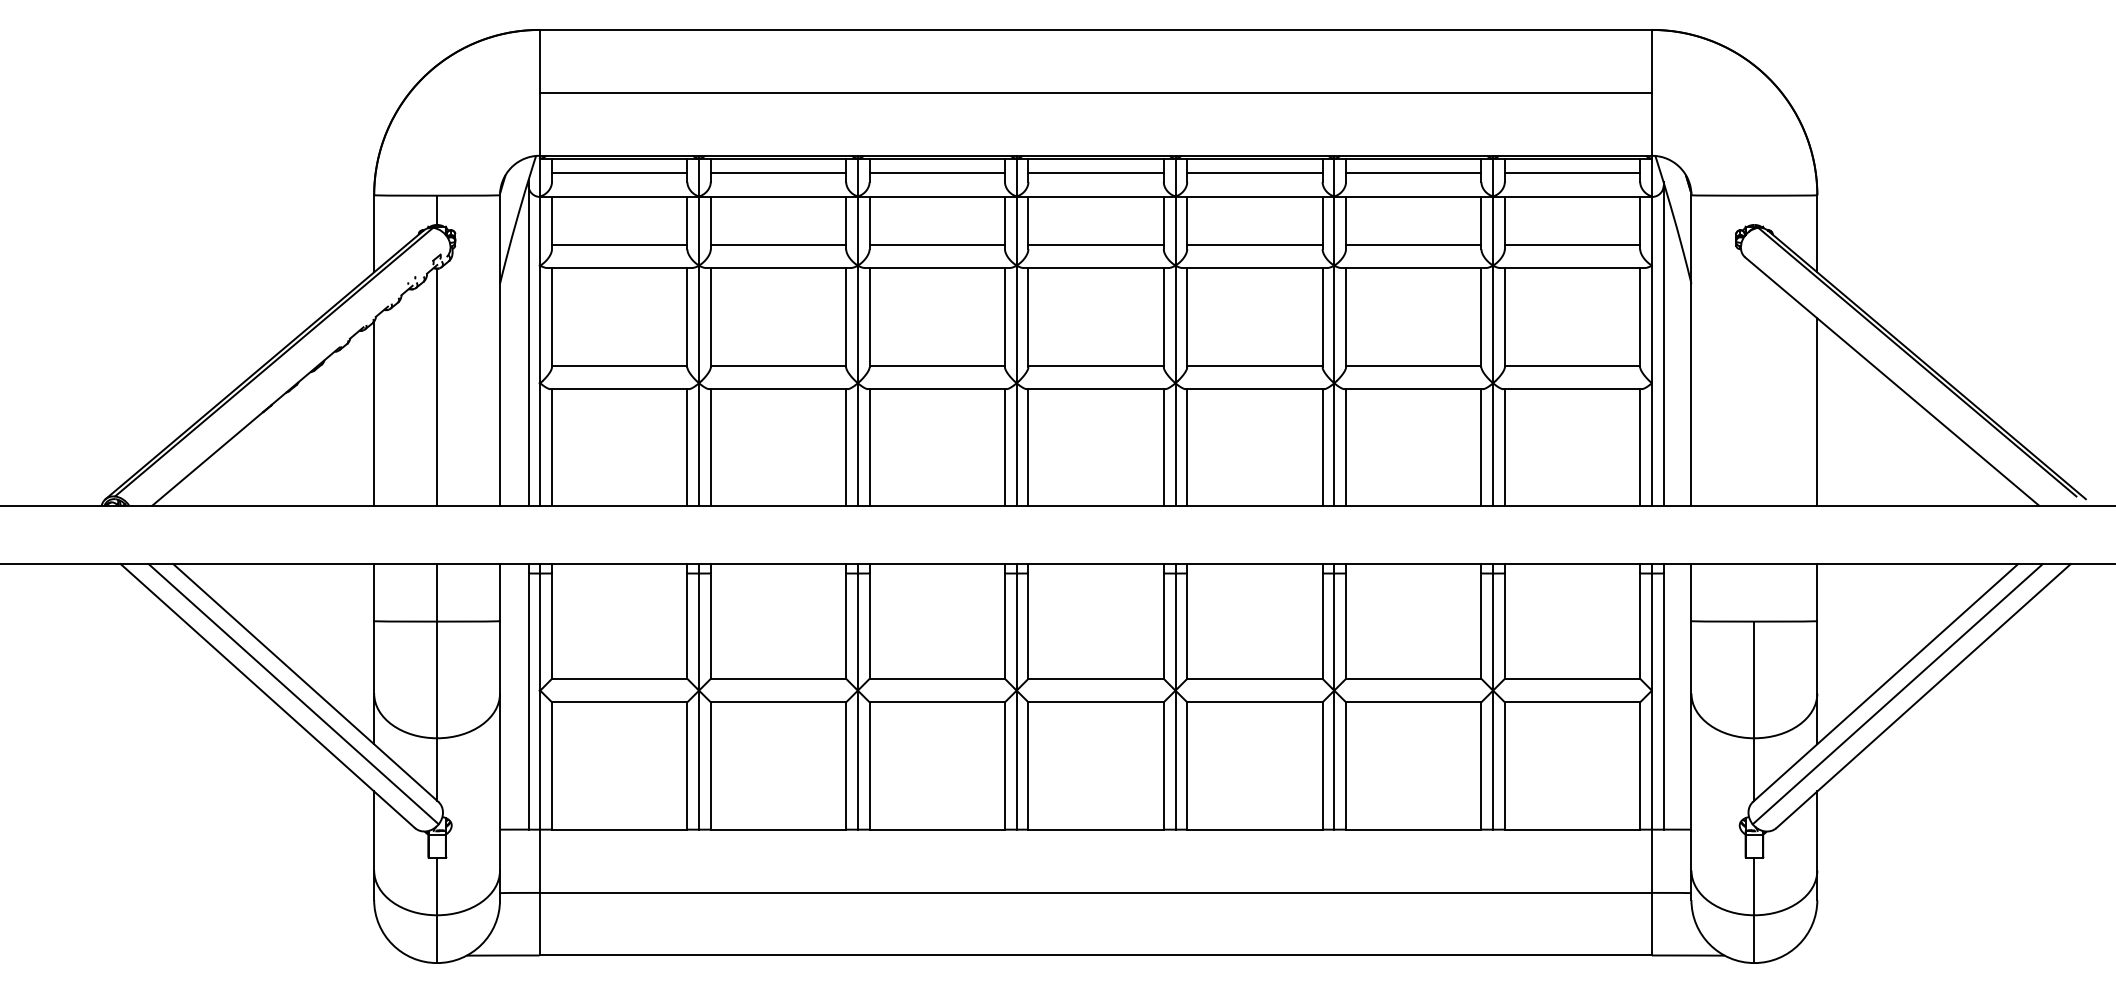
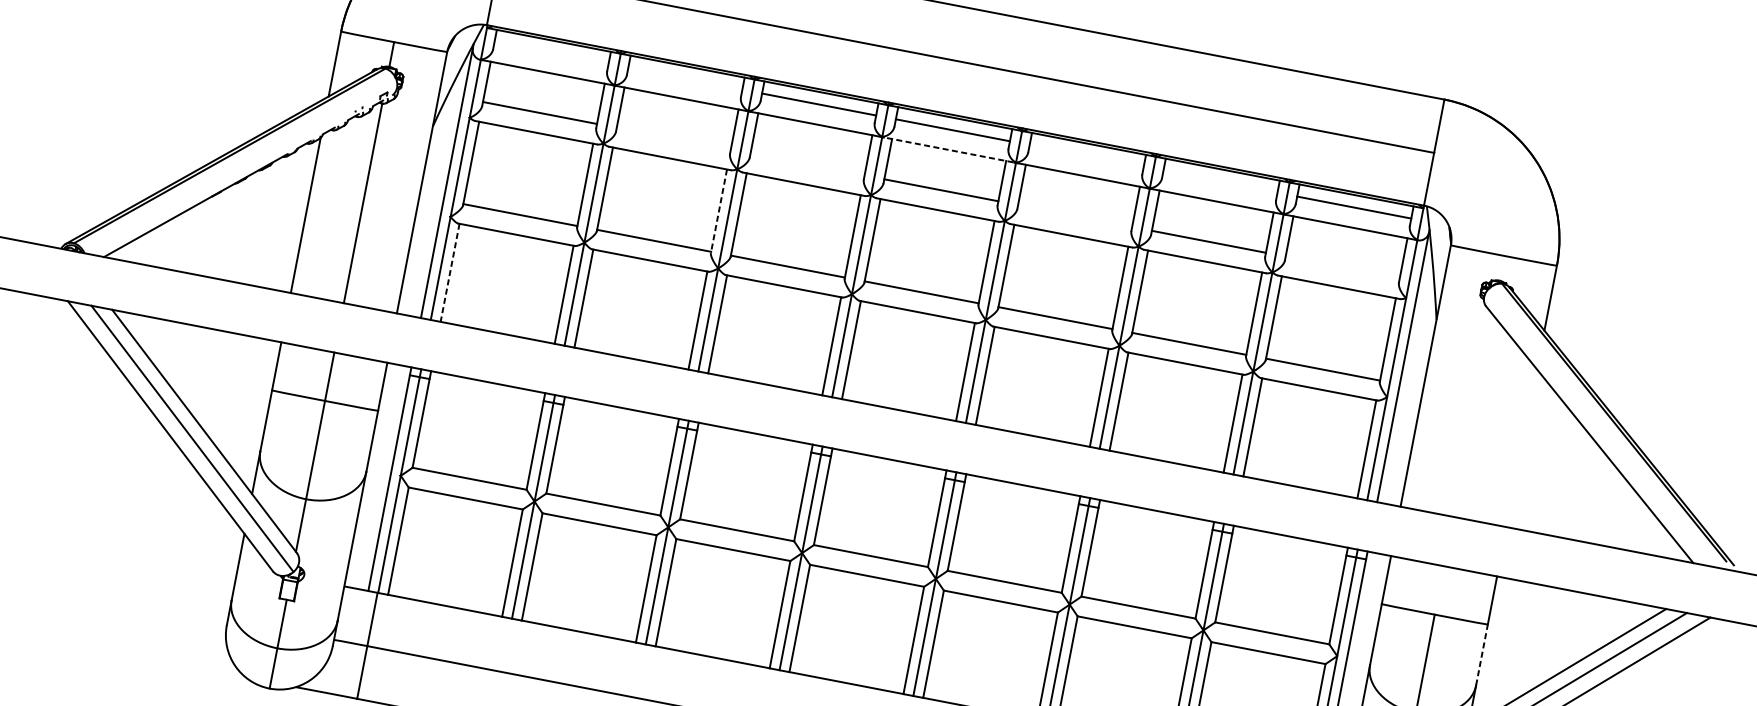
line: (619, 173) -> (551, 53), removed
line: (778, 173) -> (685, 78), removed
line: (1254, 173) -> (1086, 156), removed
line: (1413, 173) -> (1220, 181), removed
line: (1095, 196) -> (948, 149), solid -> dashed
line: (778, 244) -> (673, 138), removed
line: (937, 244) -> (807, 164), removed
line: (1254, 244) -> (1074, 215), removed
line: (1572, 244) -> (1342, 267), removed
line: (846, 317) -> (719, 211), solid -> dashed
line: (1817, 411) -> (1522, 447), removed
line: (552, 447) -> (450, 273), solid -> dashed
line: (1817, 656) -> (1482, 654), solid -> dashed

